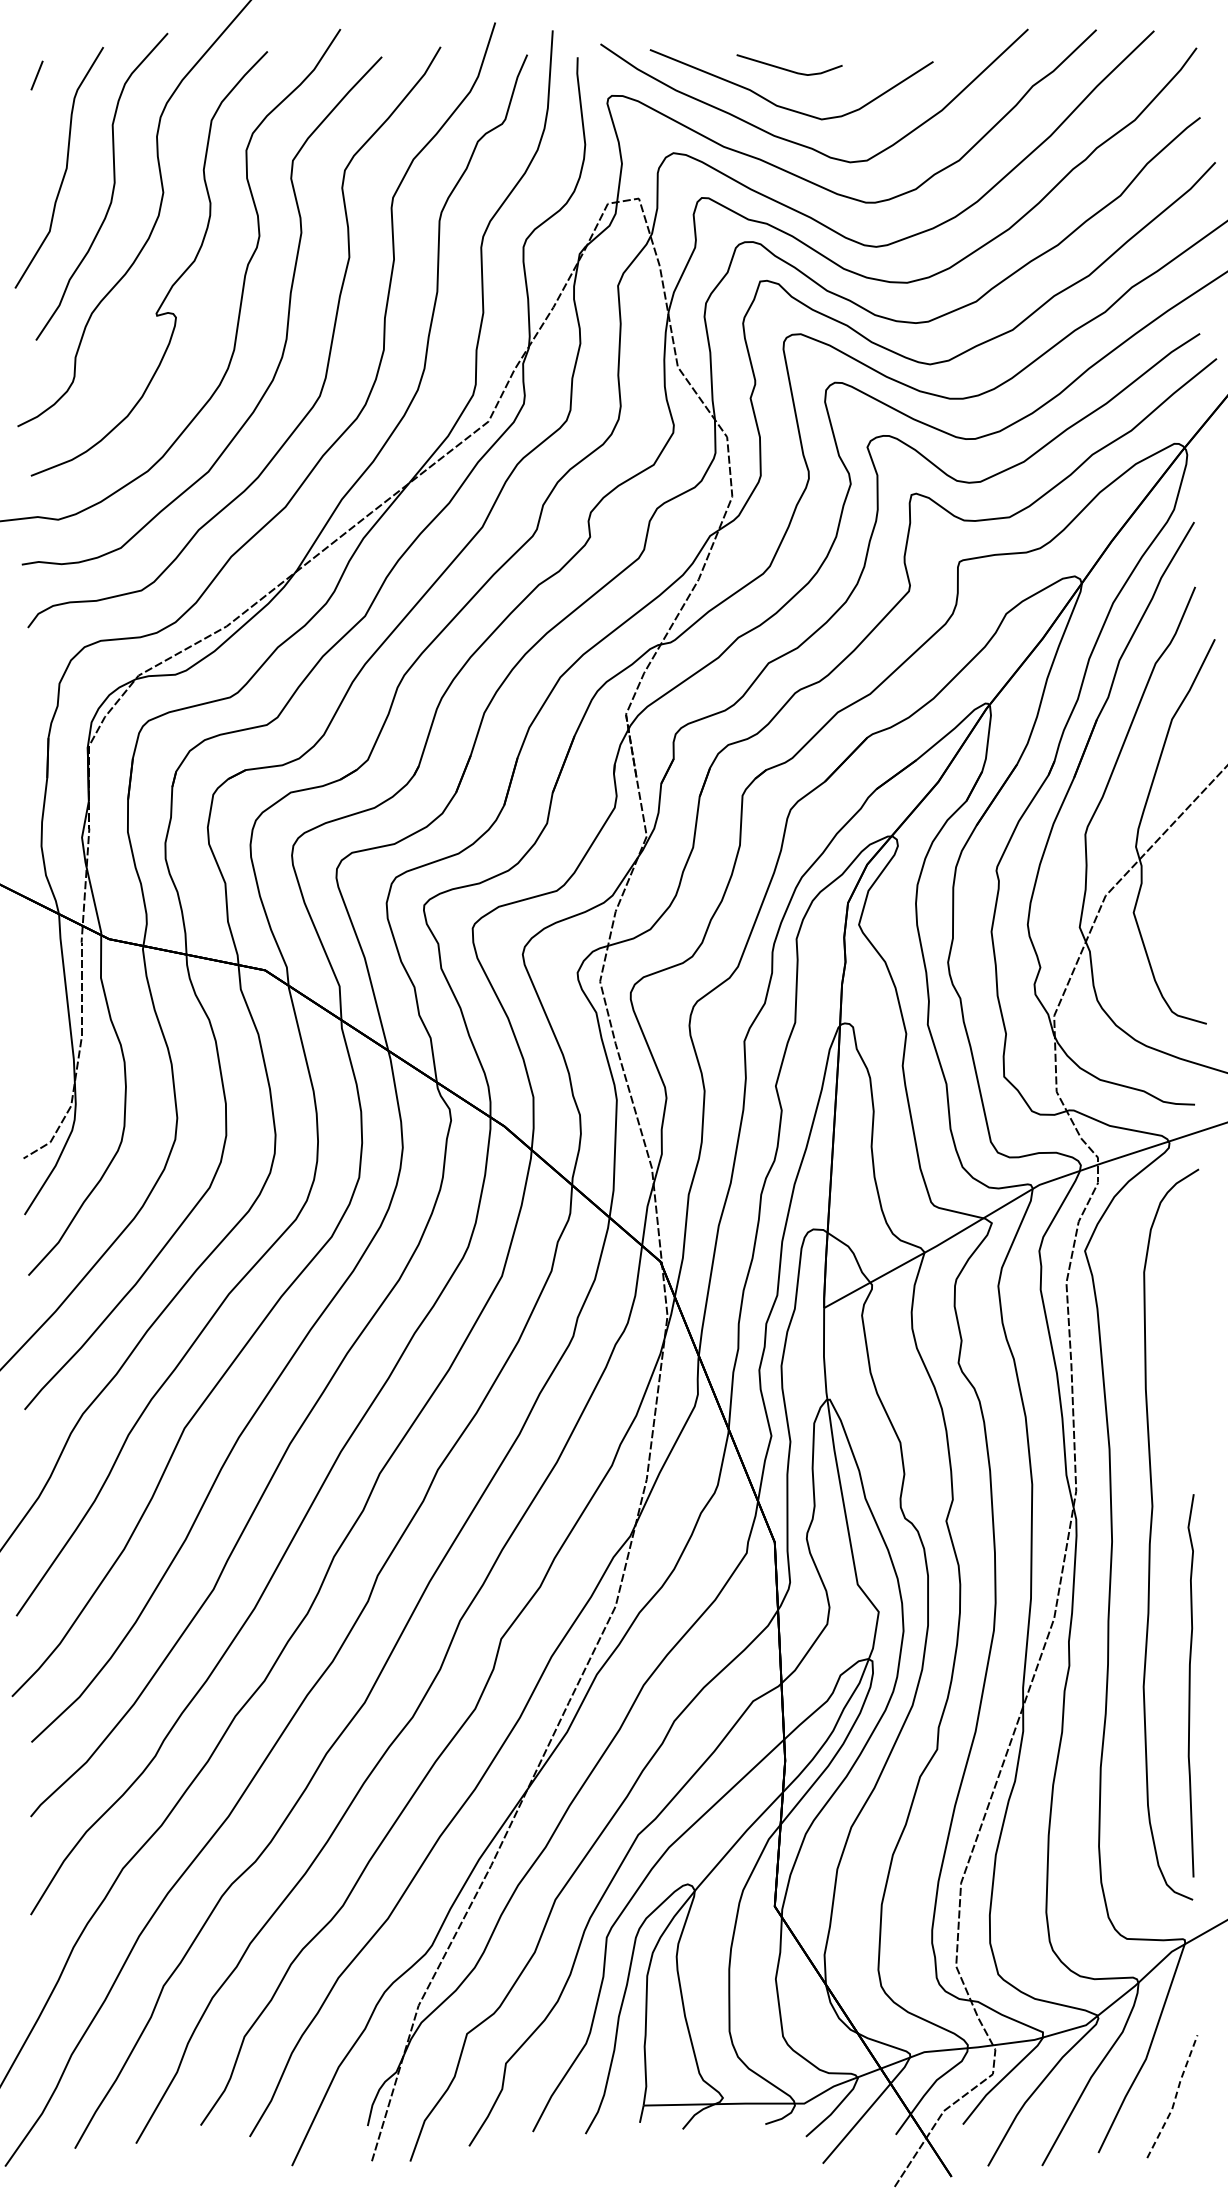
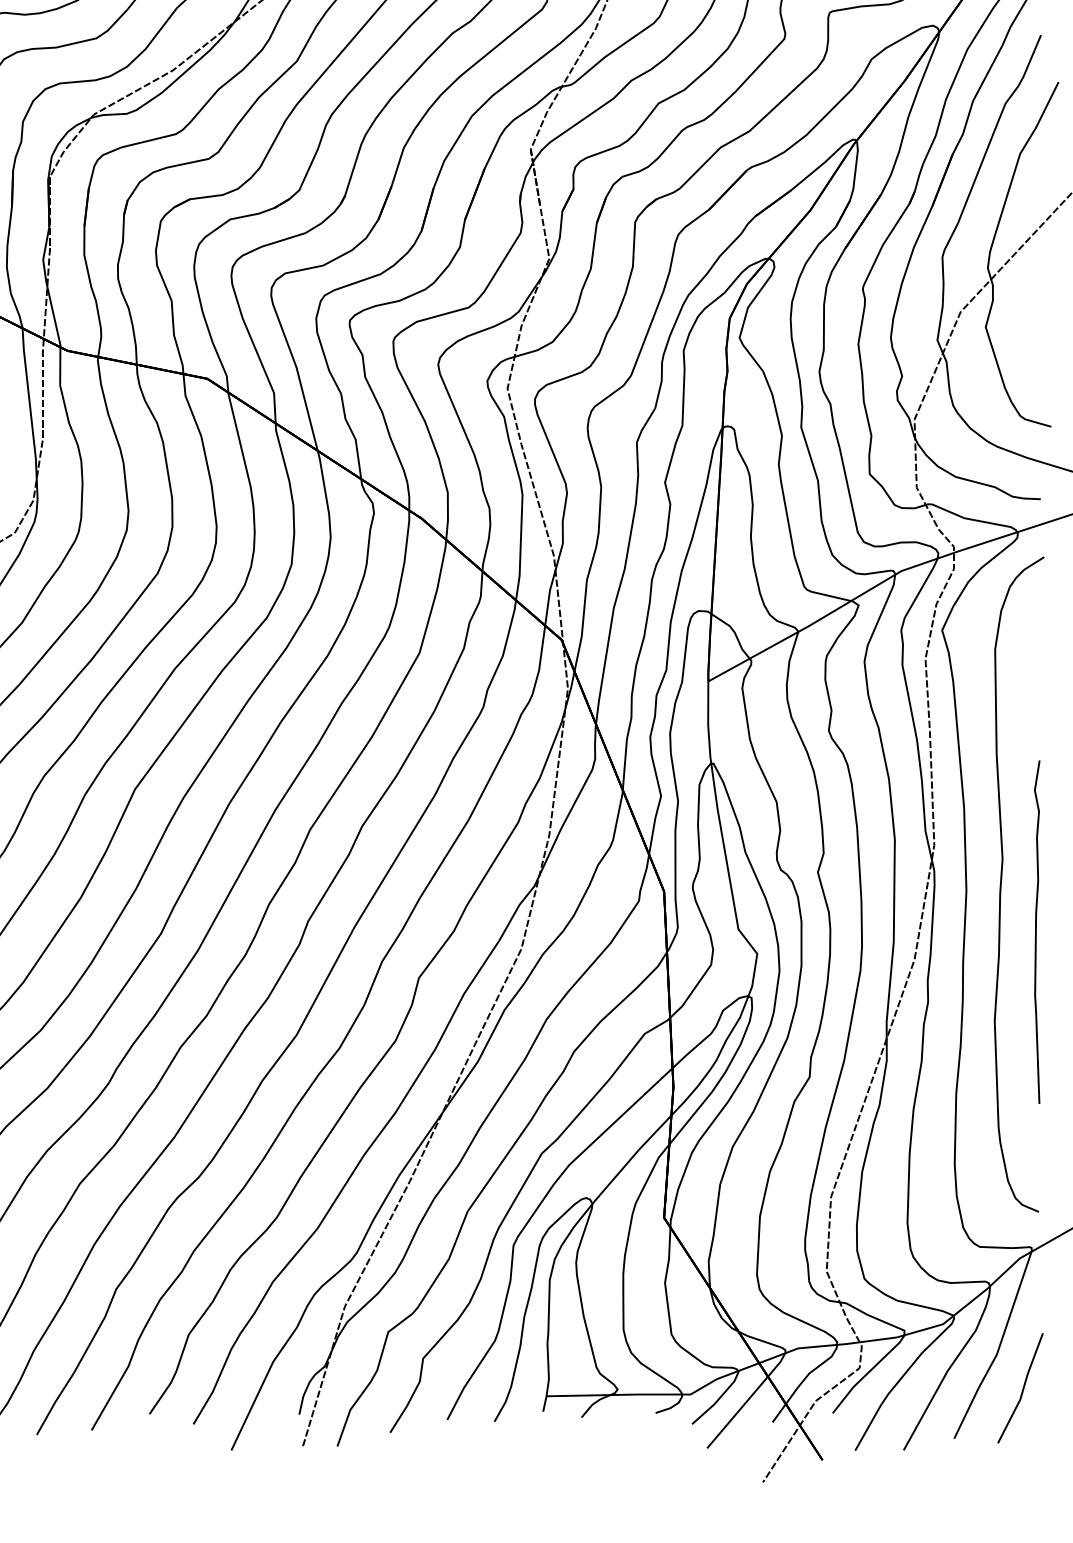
curve: (1190, 1685) -> (1036, 931), moved
line: (1175, 2097) -> (1023, 1389), dashed -> solid

